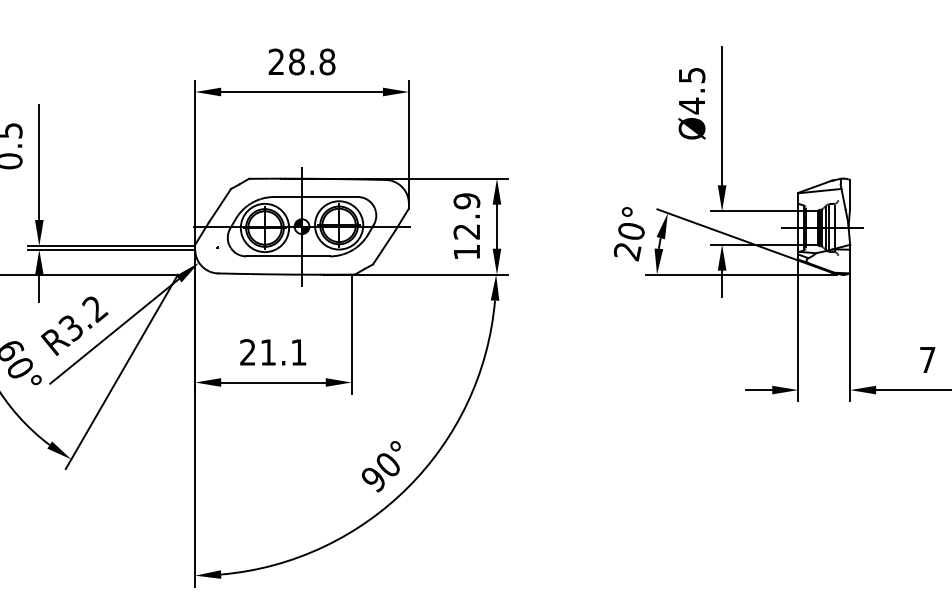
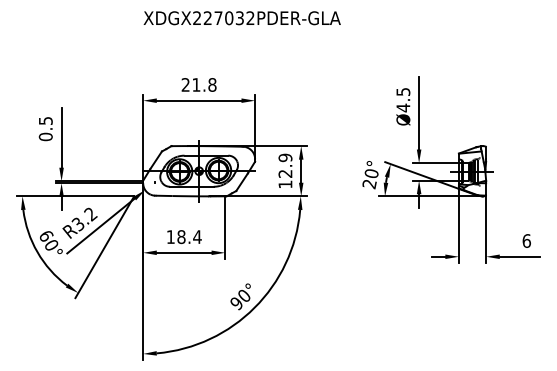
text: (296, 61) -> (196, 84), 28.8 -> 21.8
text: (272, 353) -> (183, 237), 21.1 -> 18.4
text: (927, 358) -> (526, 240), 7 -> 6

